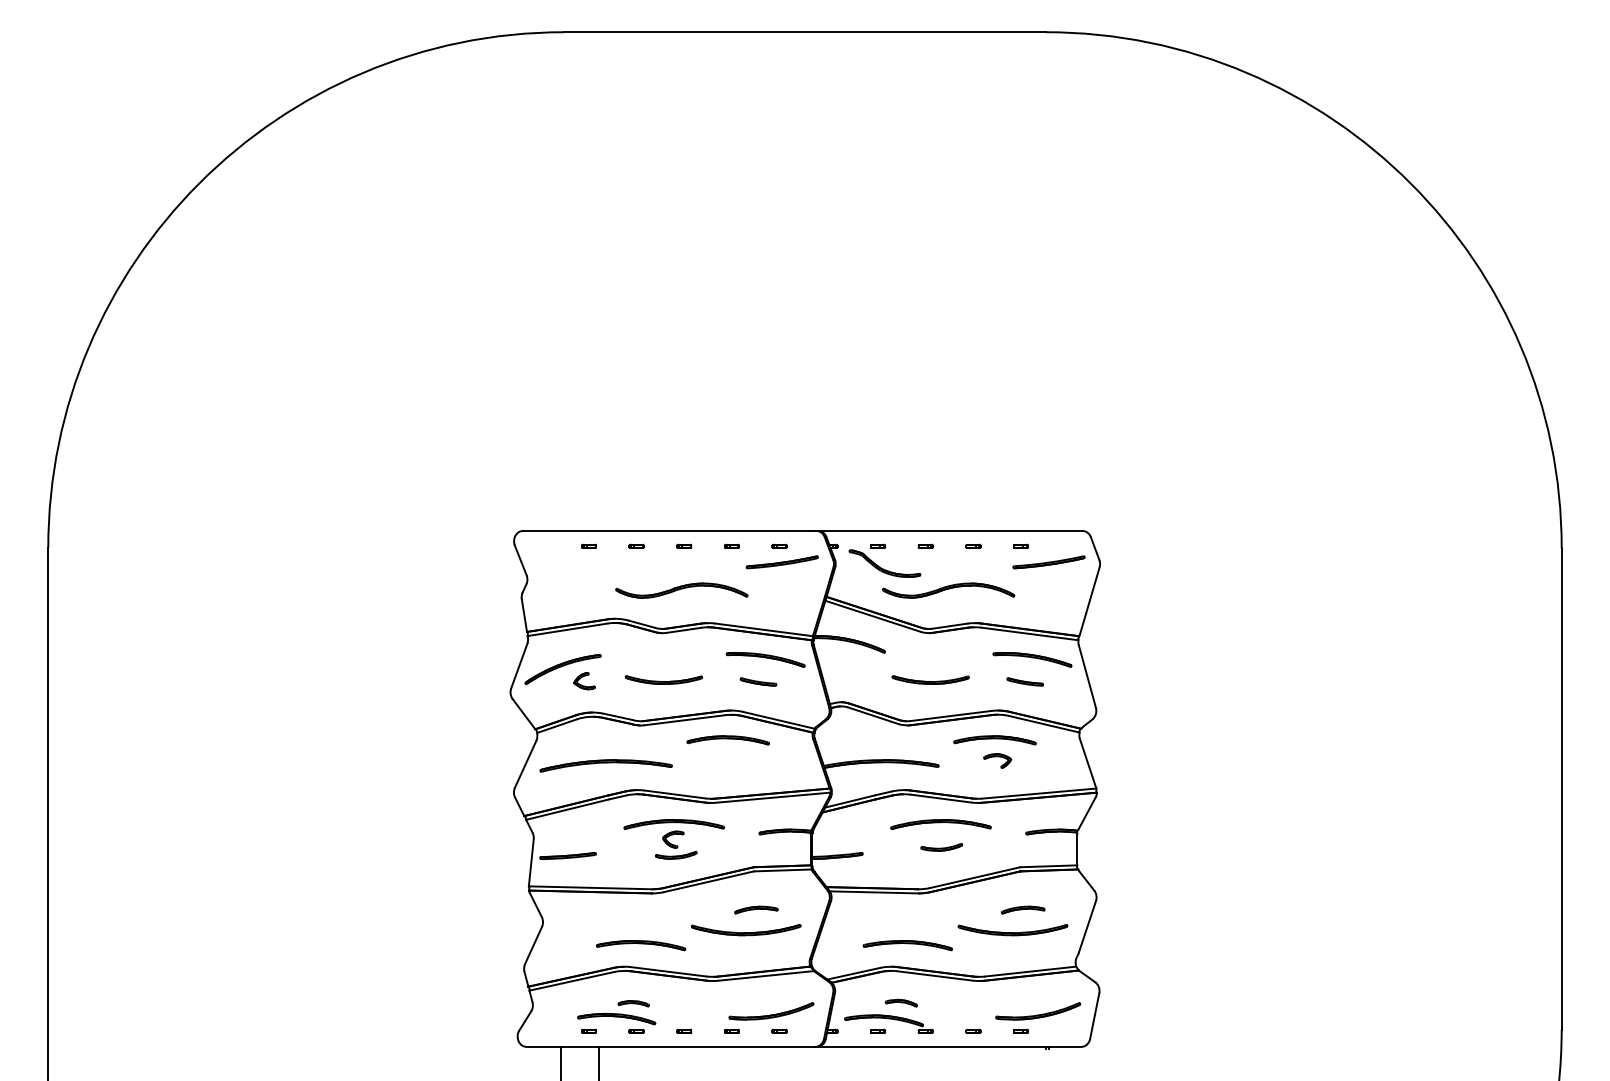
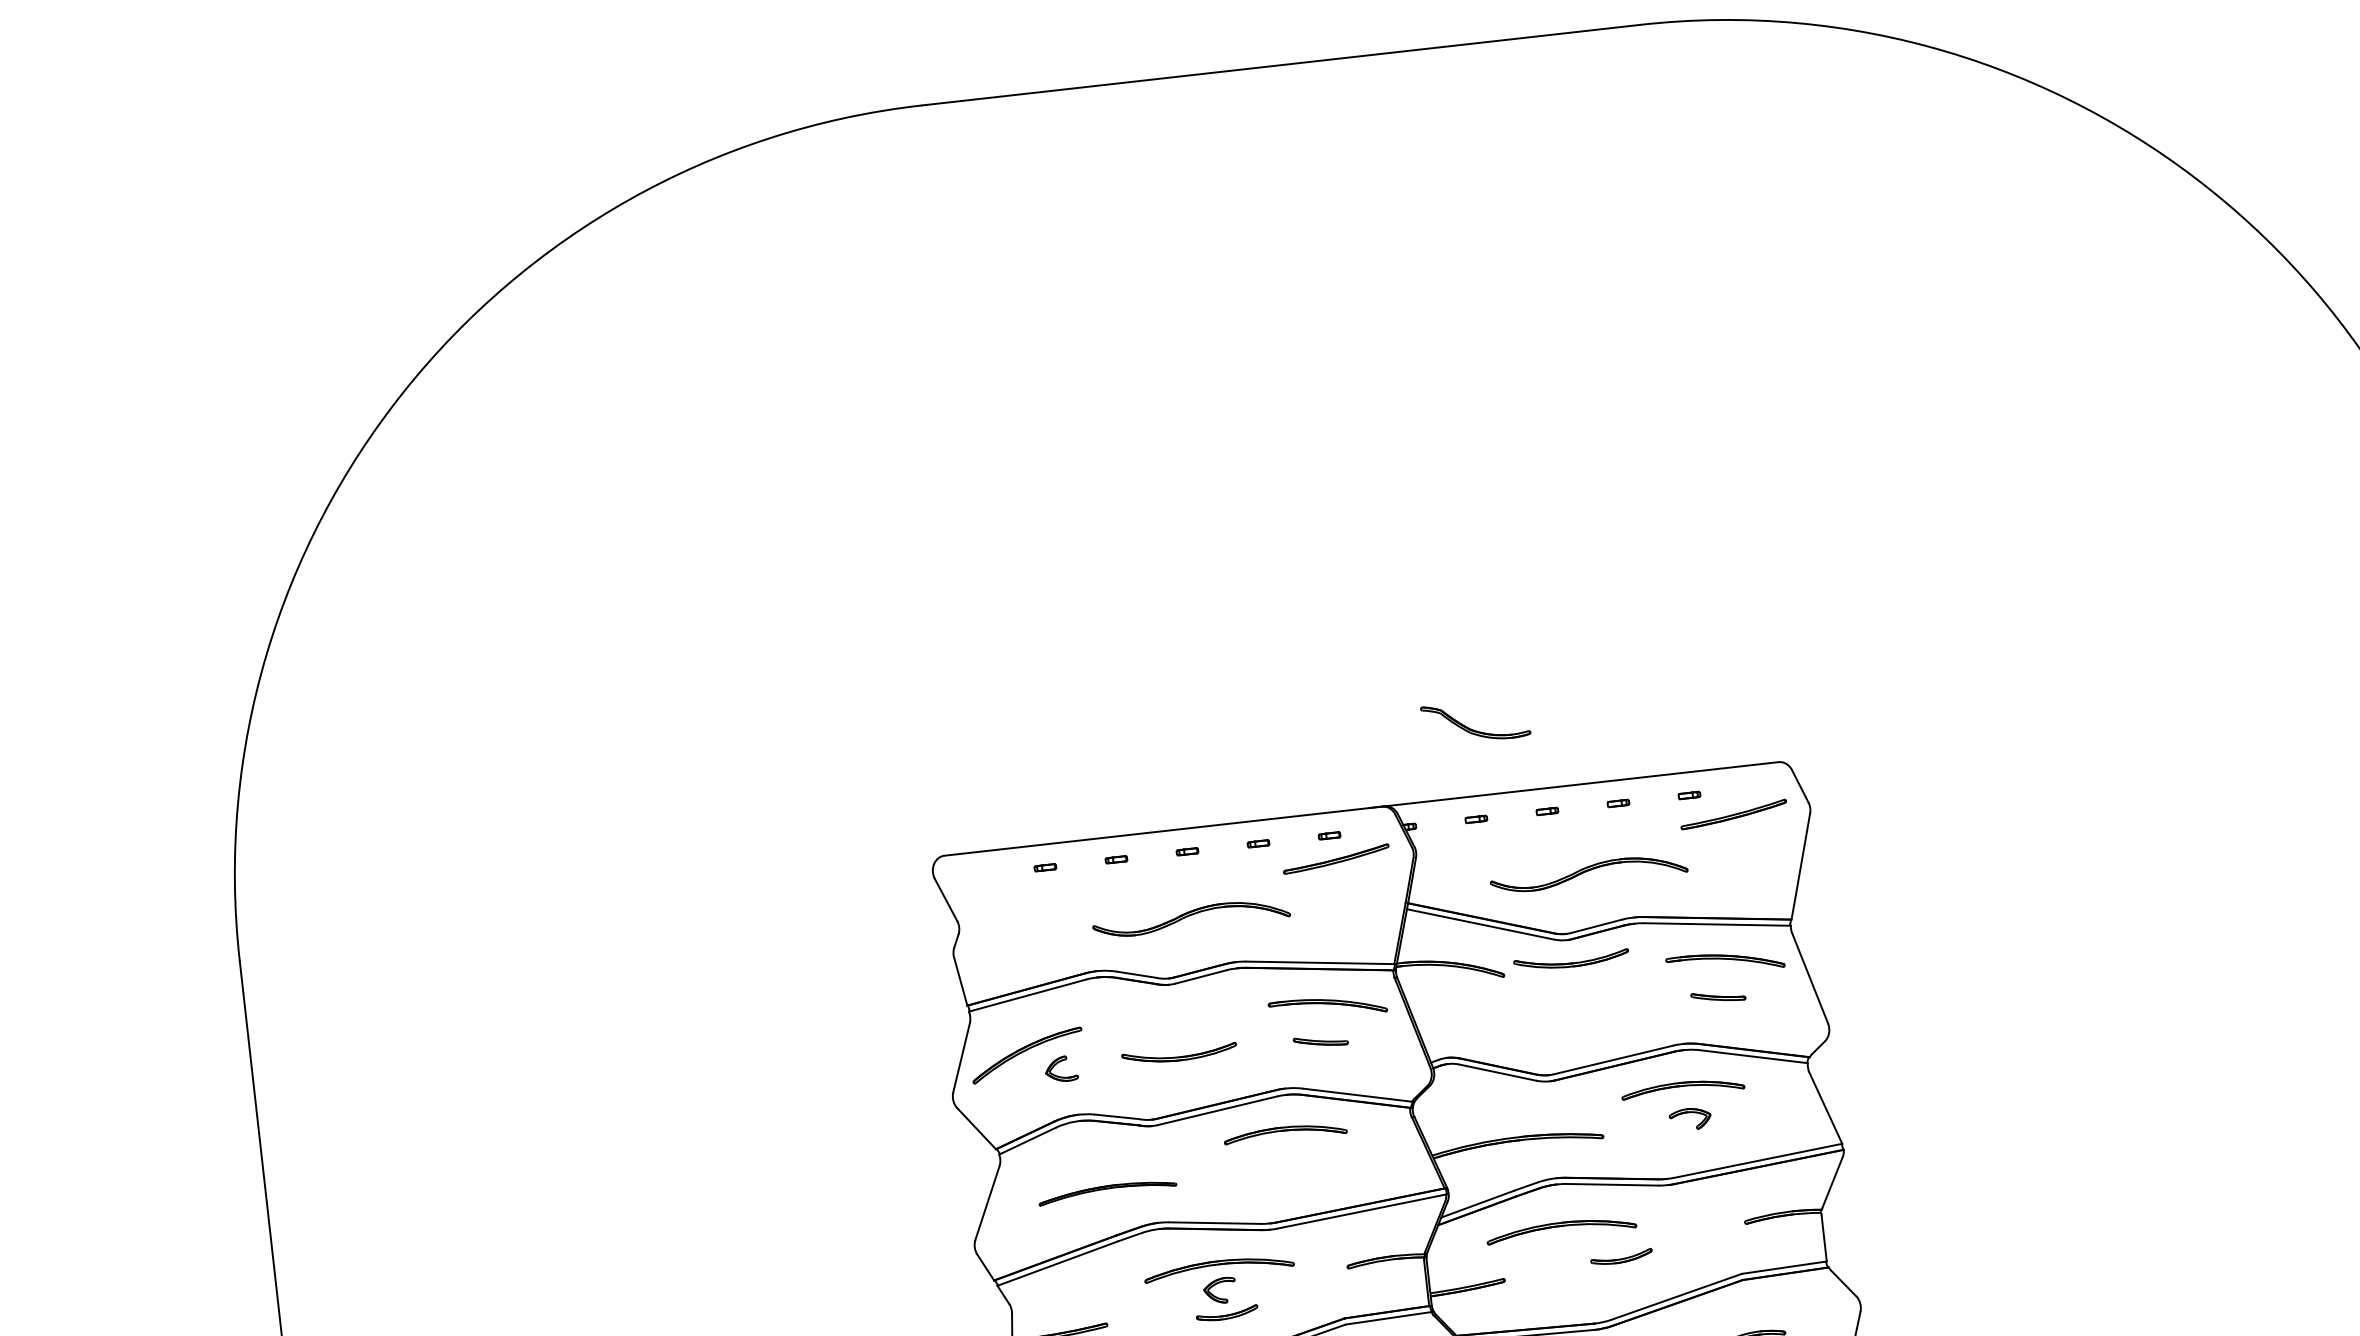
part: (884, 563) -> (1475, 721), moved
part: (930, 679) -> (1571, 959), moved
part: (605, 765) -> (1106, 1191), size x0.7
part: (940, 824) -> (1560, 1229), moved

